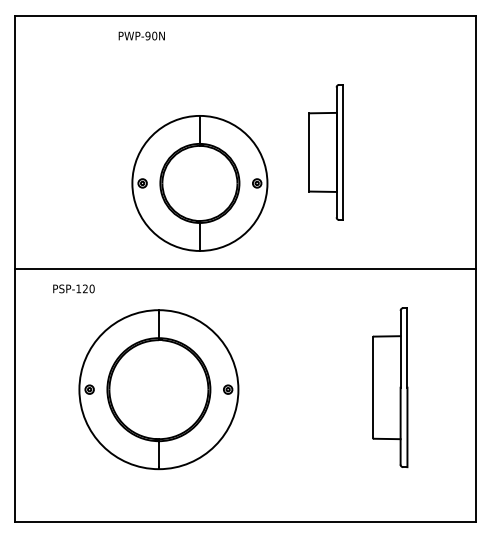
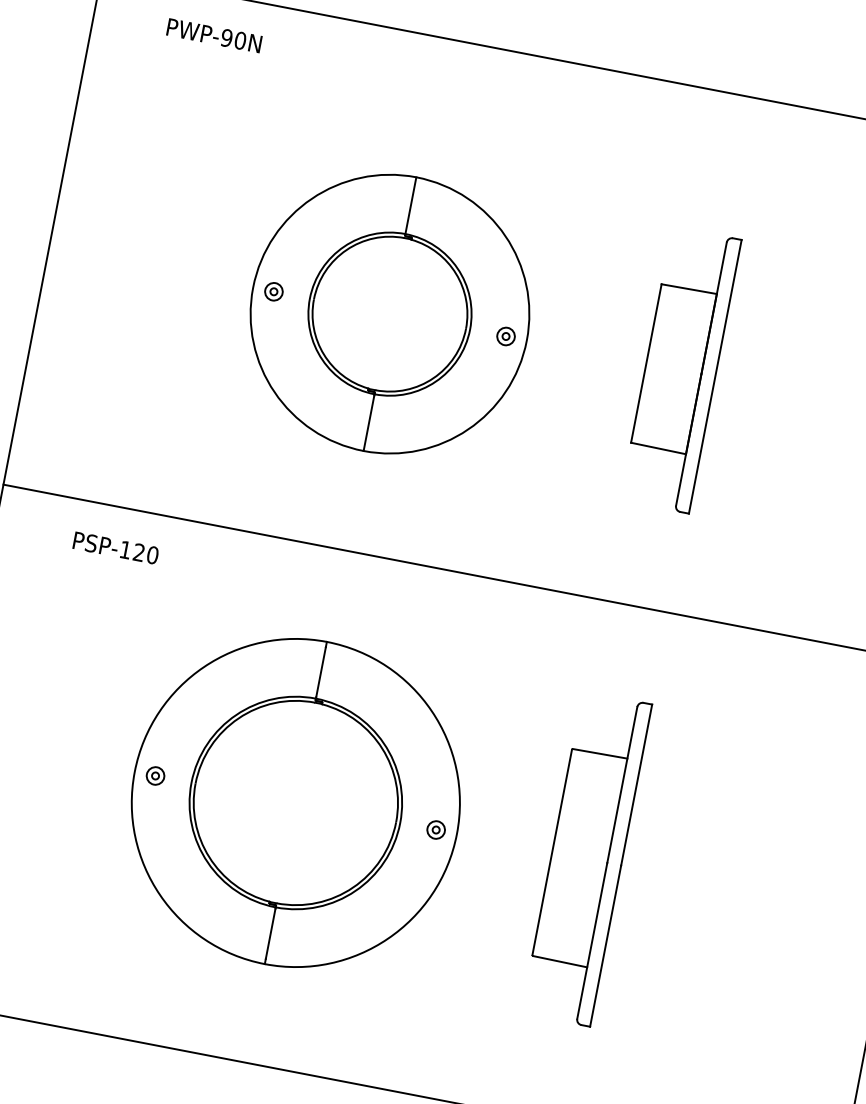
text: (141, 35) -> (213, 34), moved
part: (199, 183) -> (389, 314), moved
part: (390, 387) -> (586, 858), moved
part: (158, 389) -> (295, 802), moved

